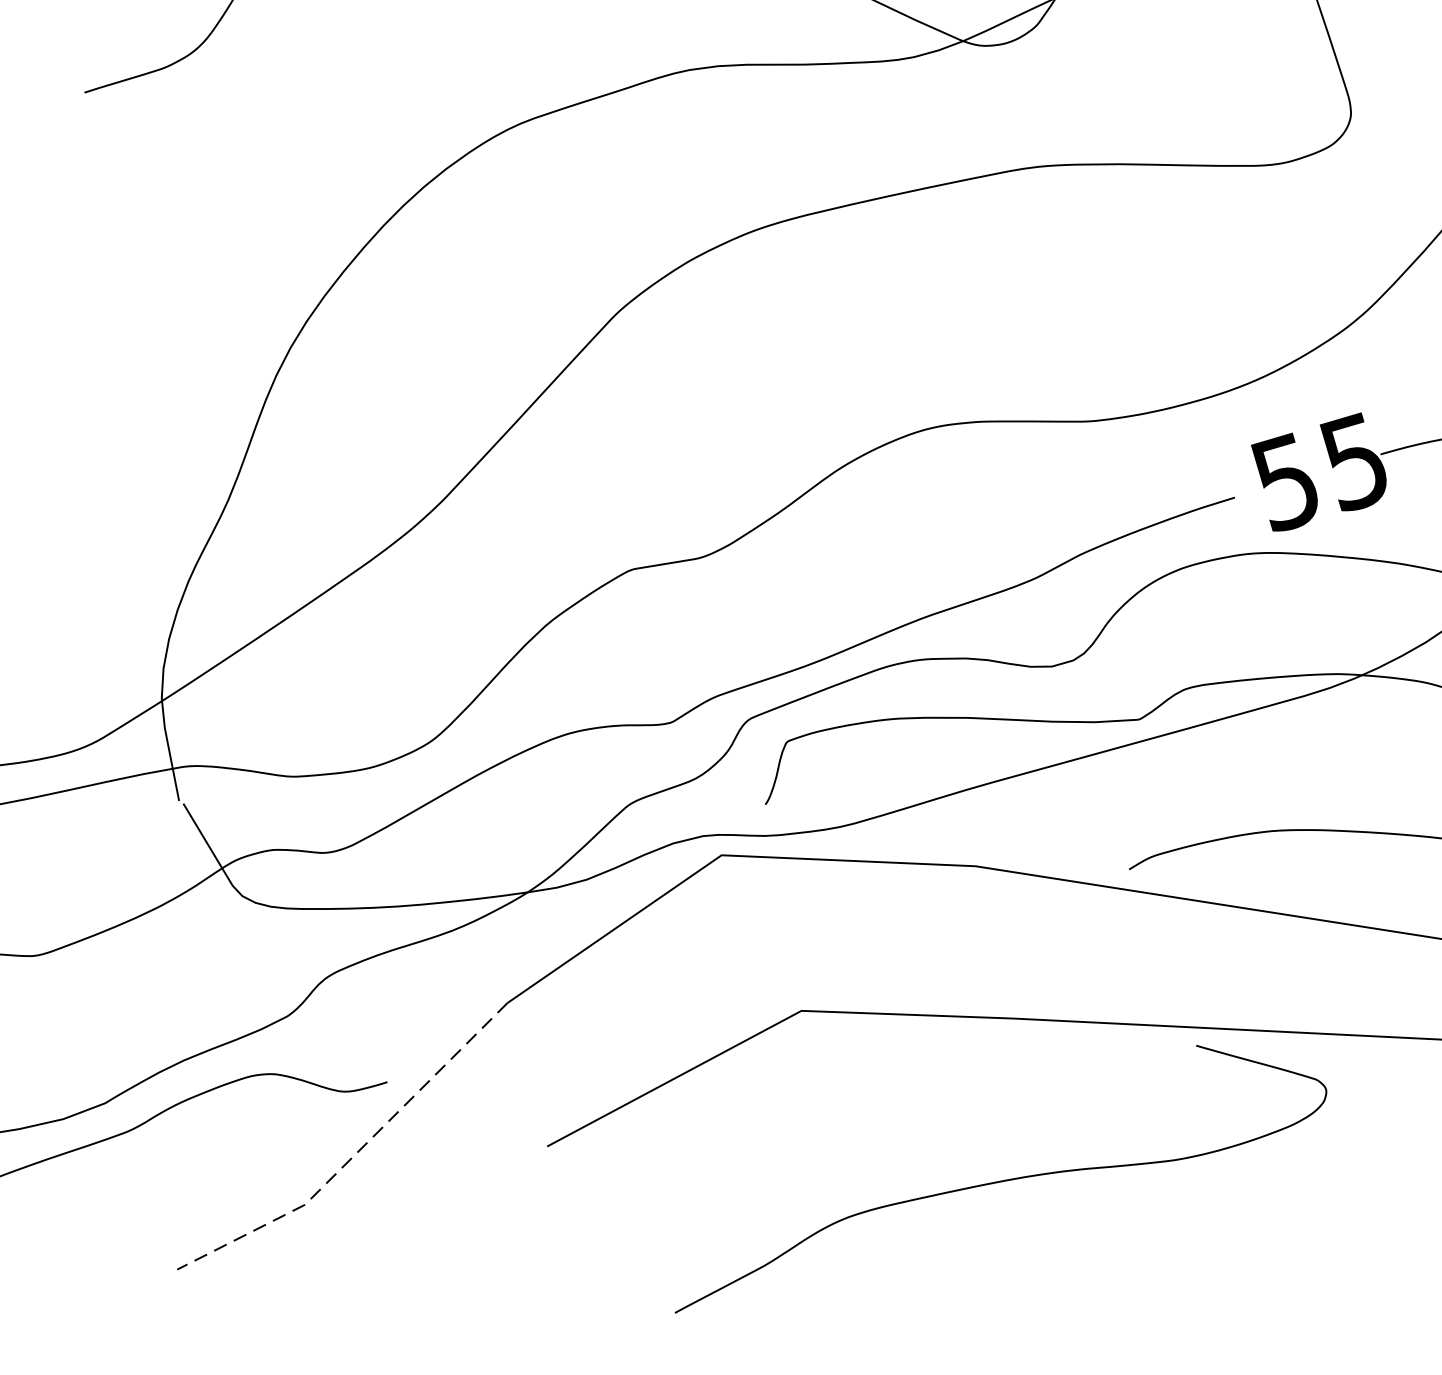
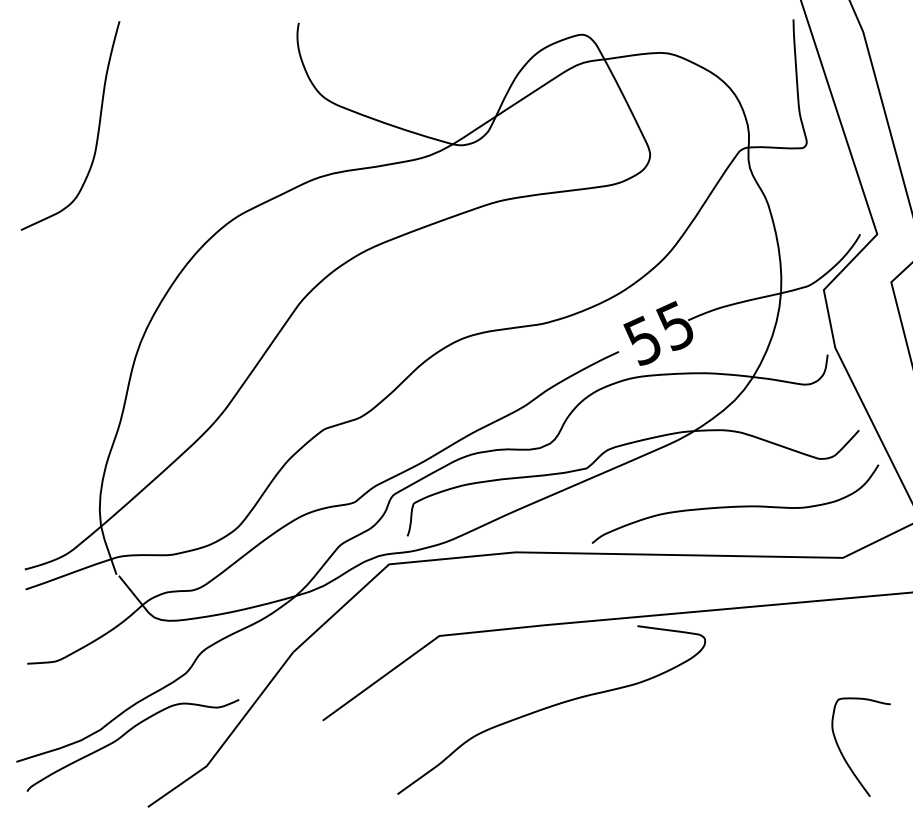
line: (353, 1155) -> (227, 738), dashed -> solid

